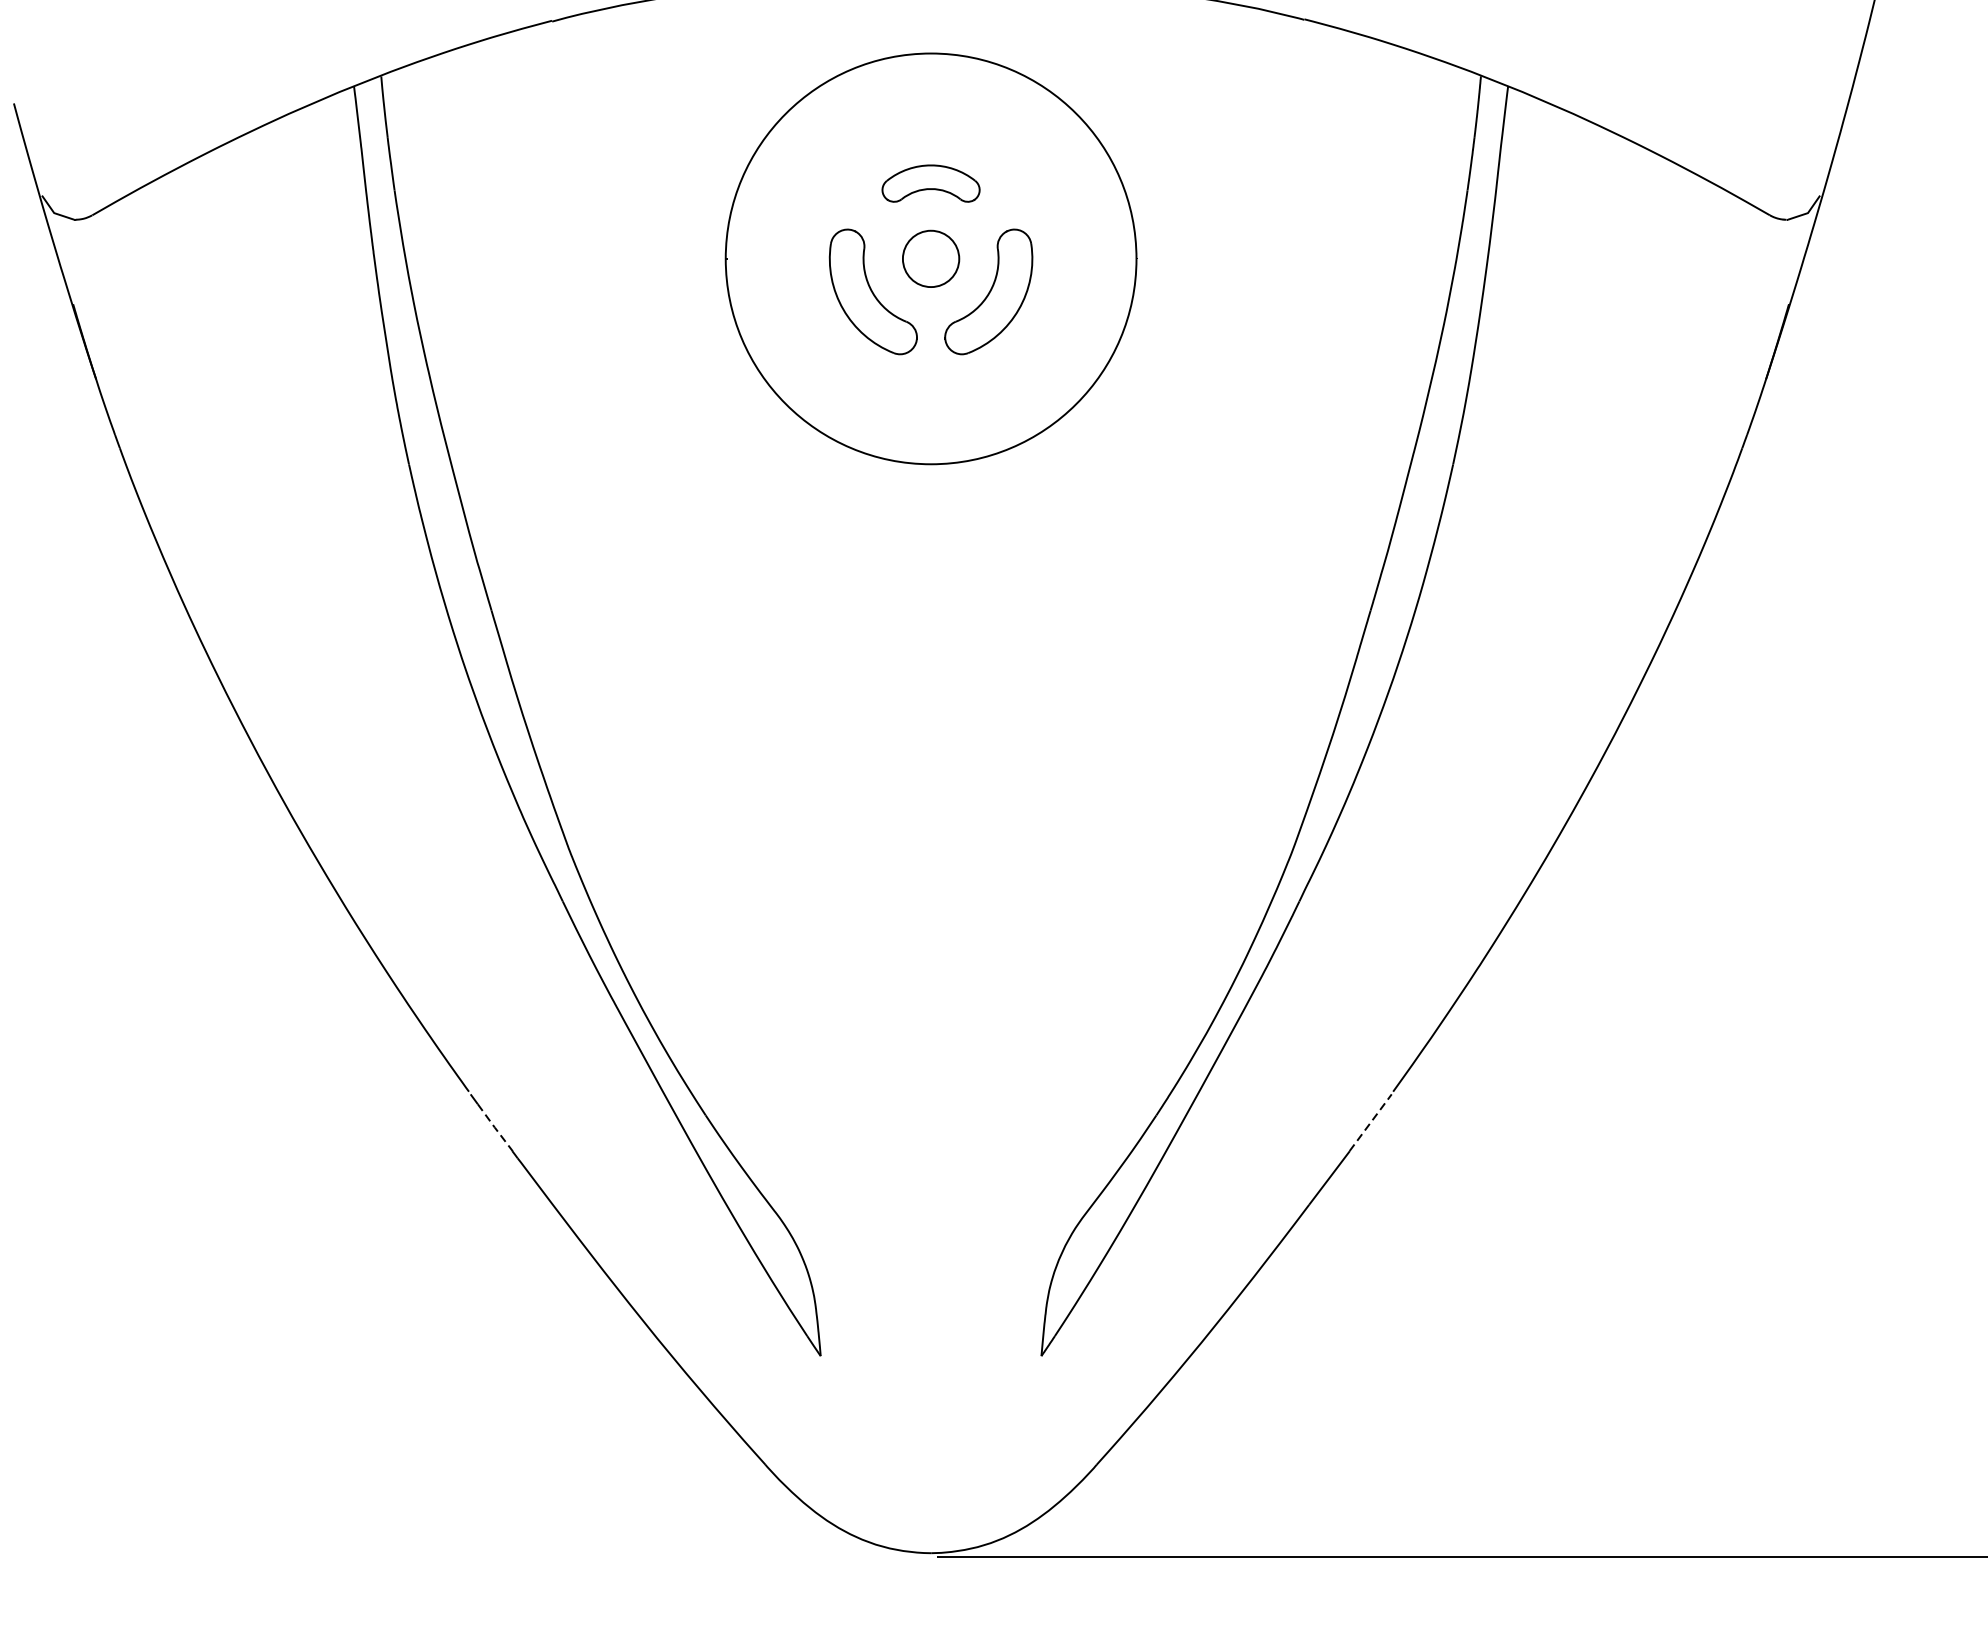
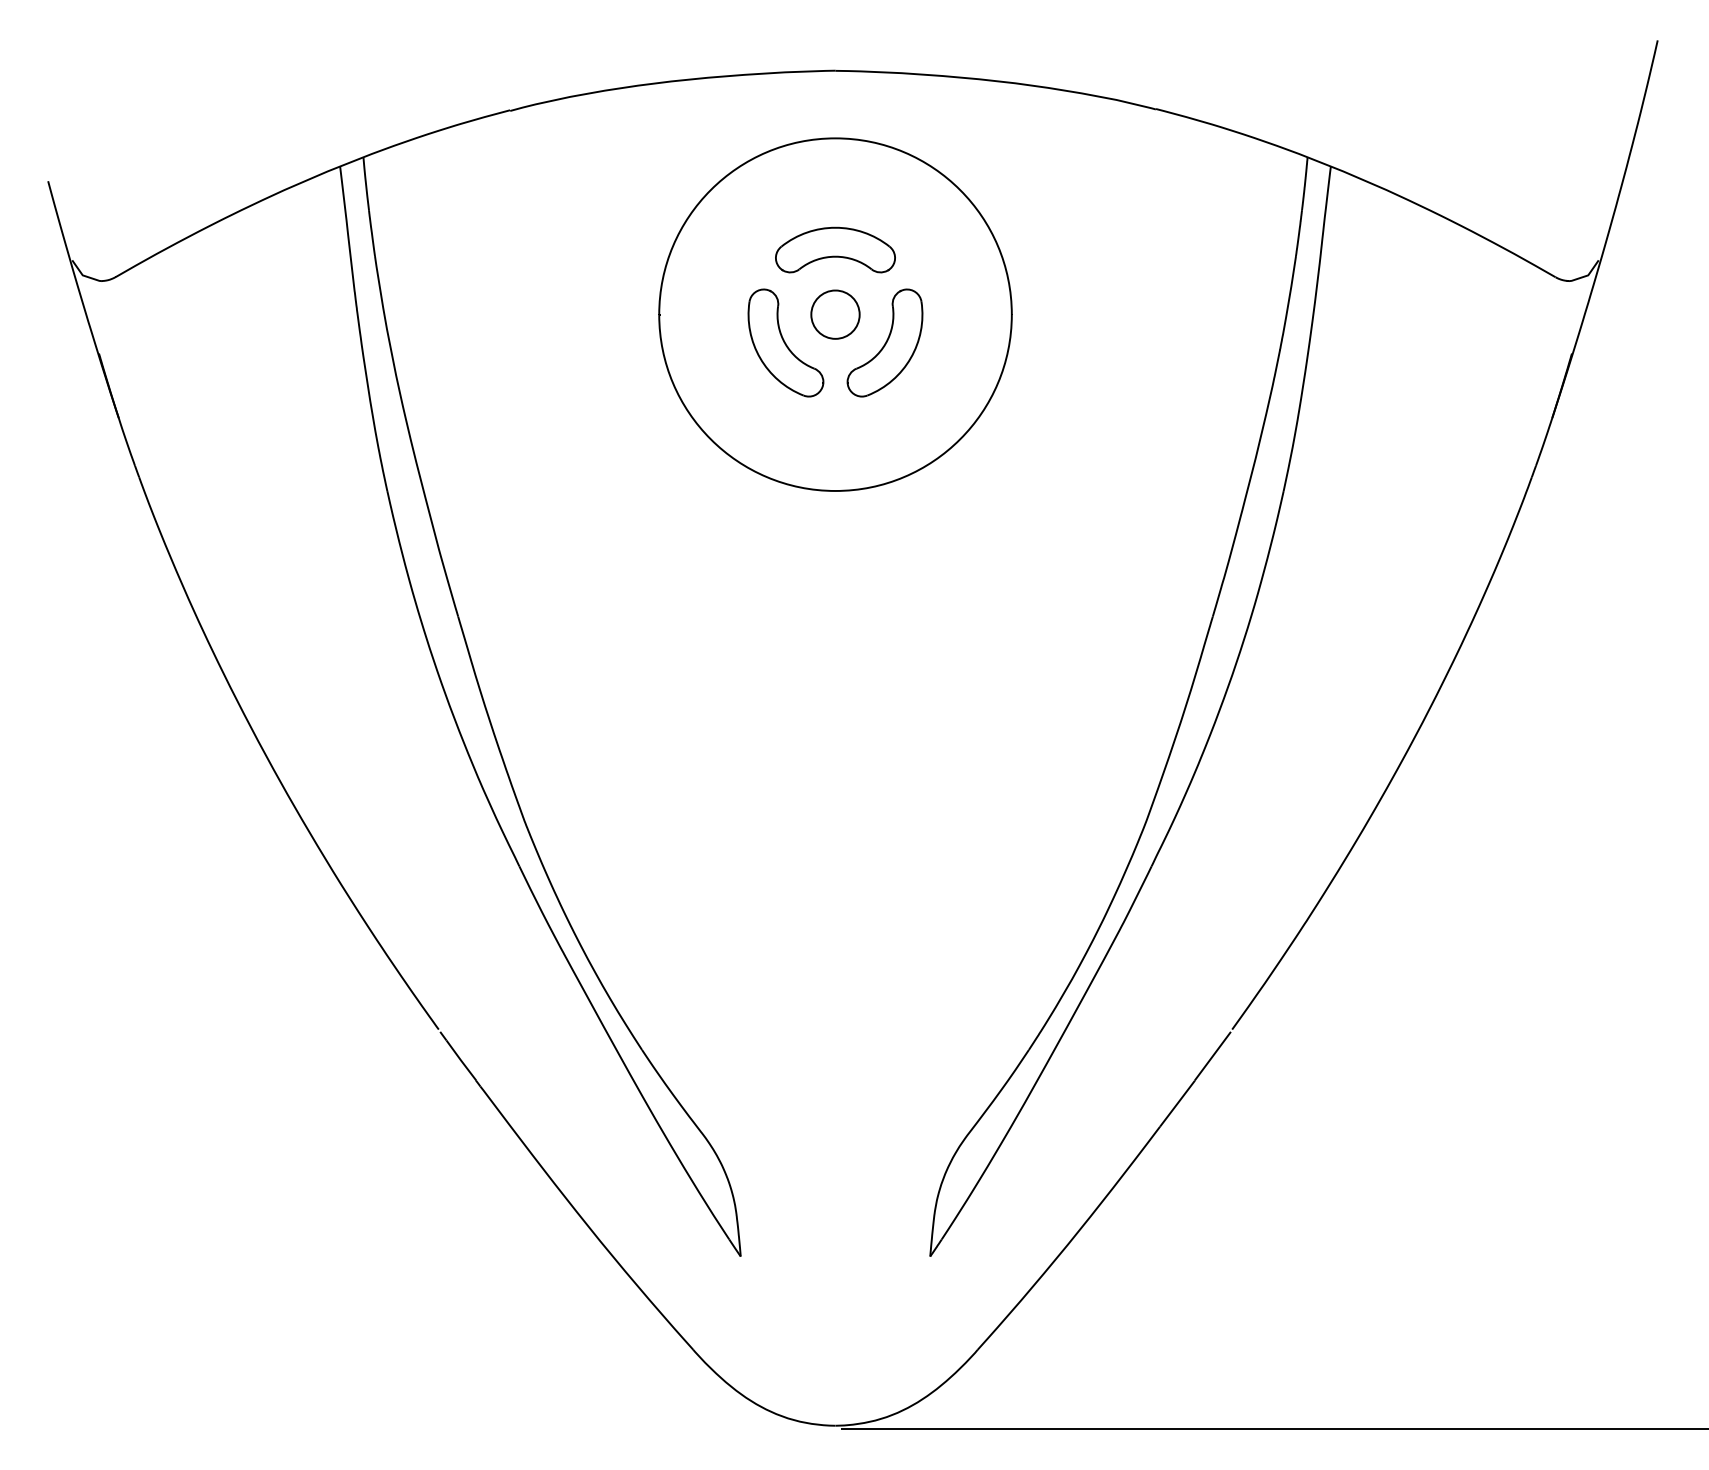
part: (931, 182) -> (835, 249), size x1.43
line: (1370, 1123) -> (1212, 1056), dashed -> solid
line: (495, 1127) -> (461, 1060), dashed -> solid

